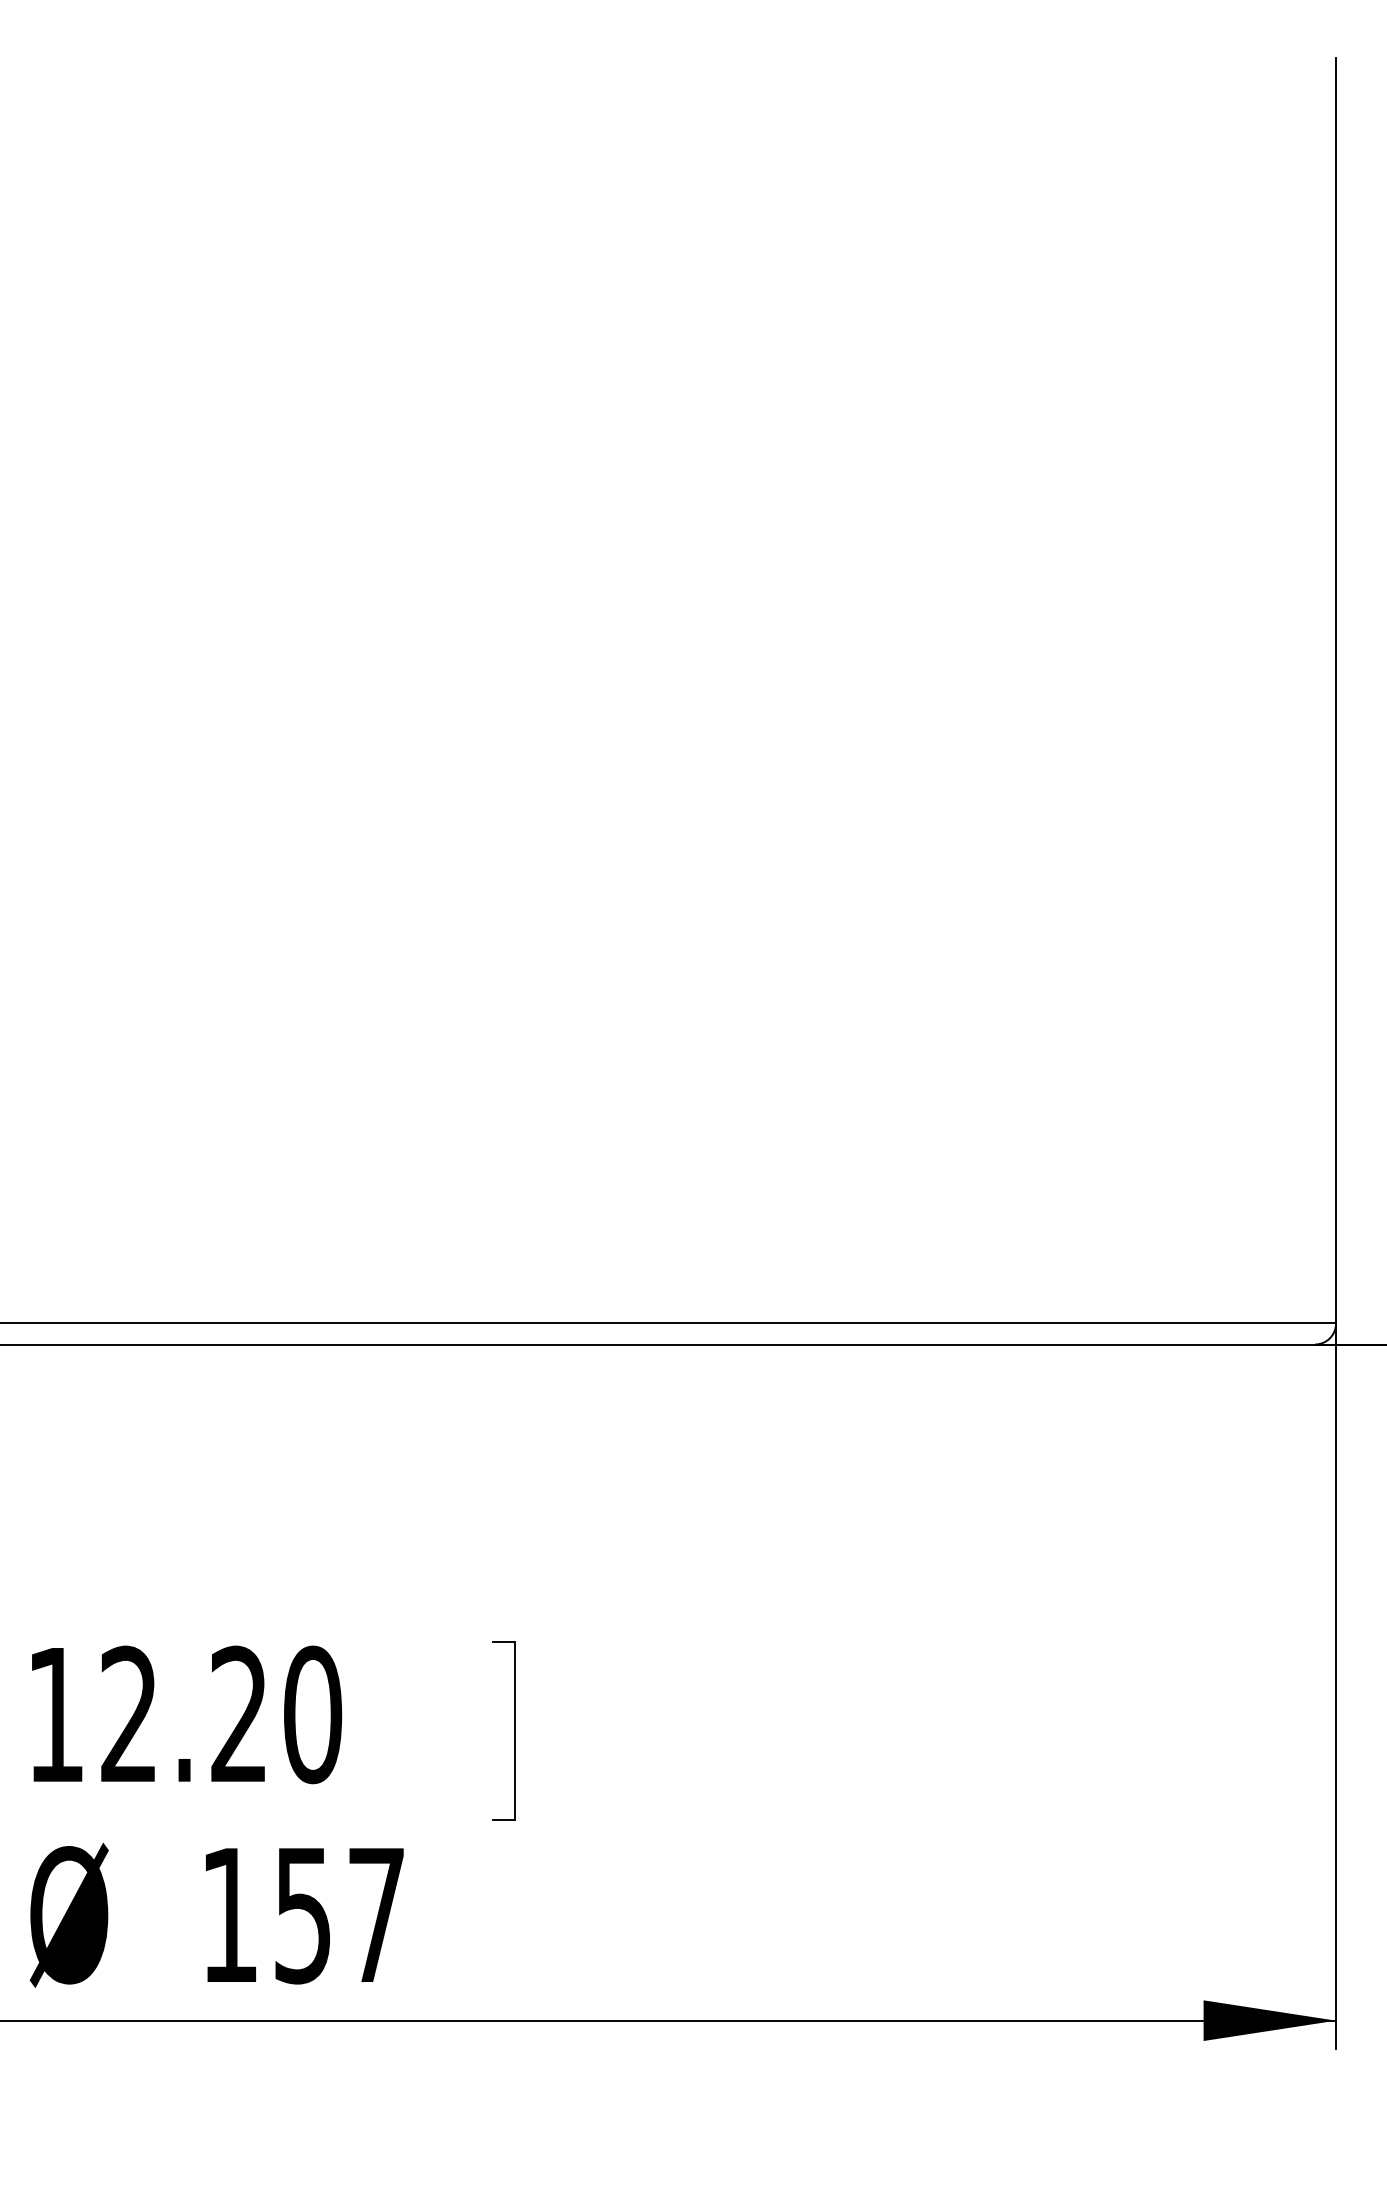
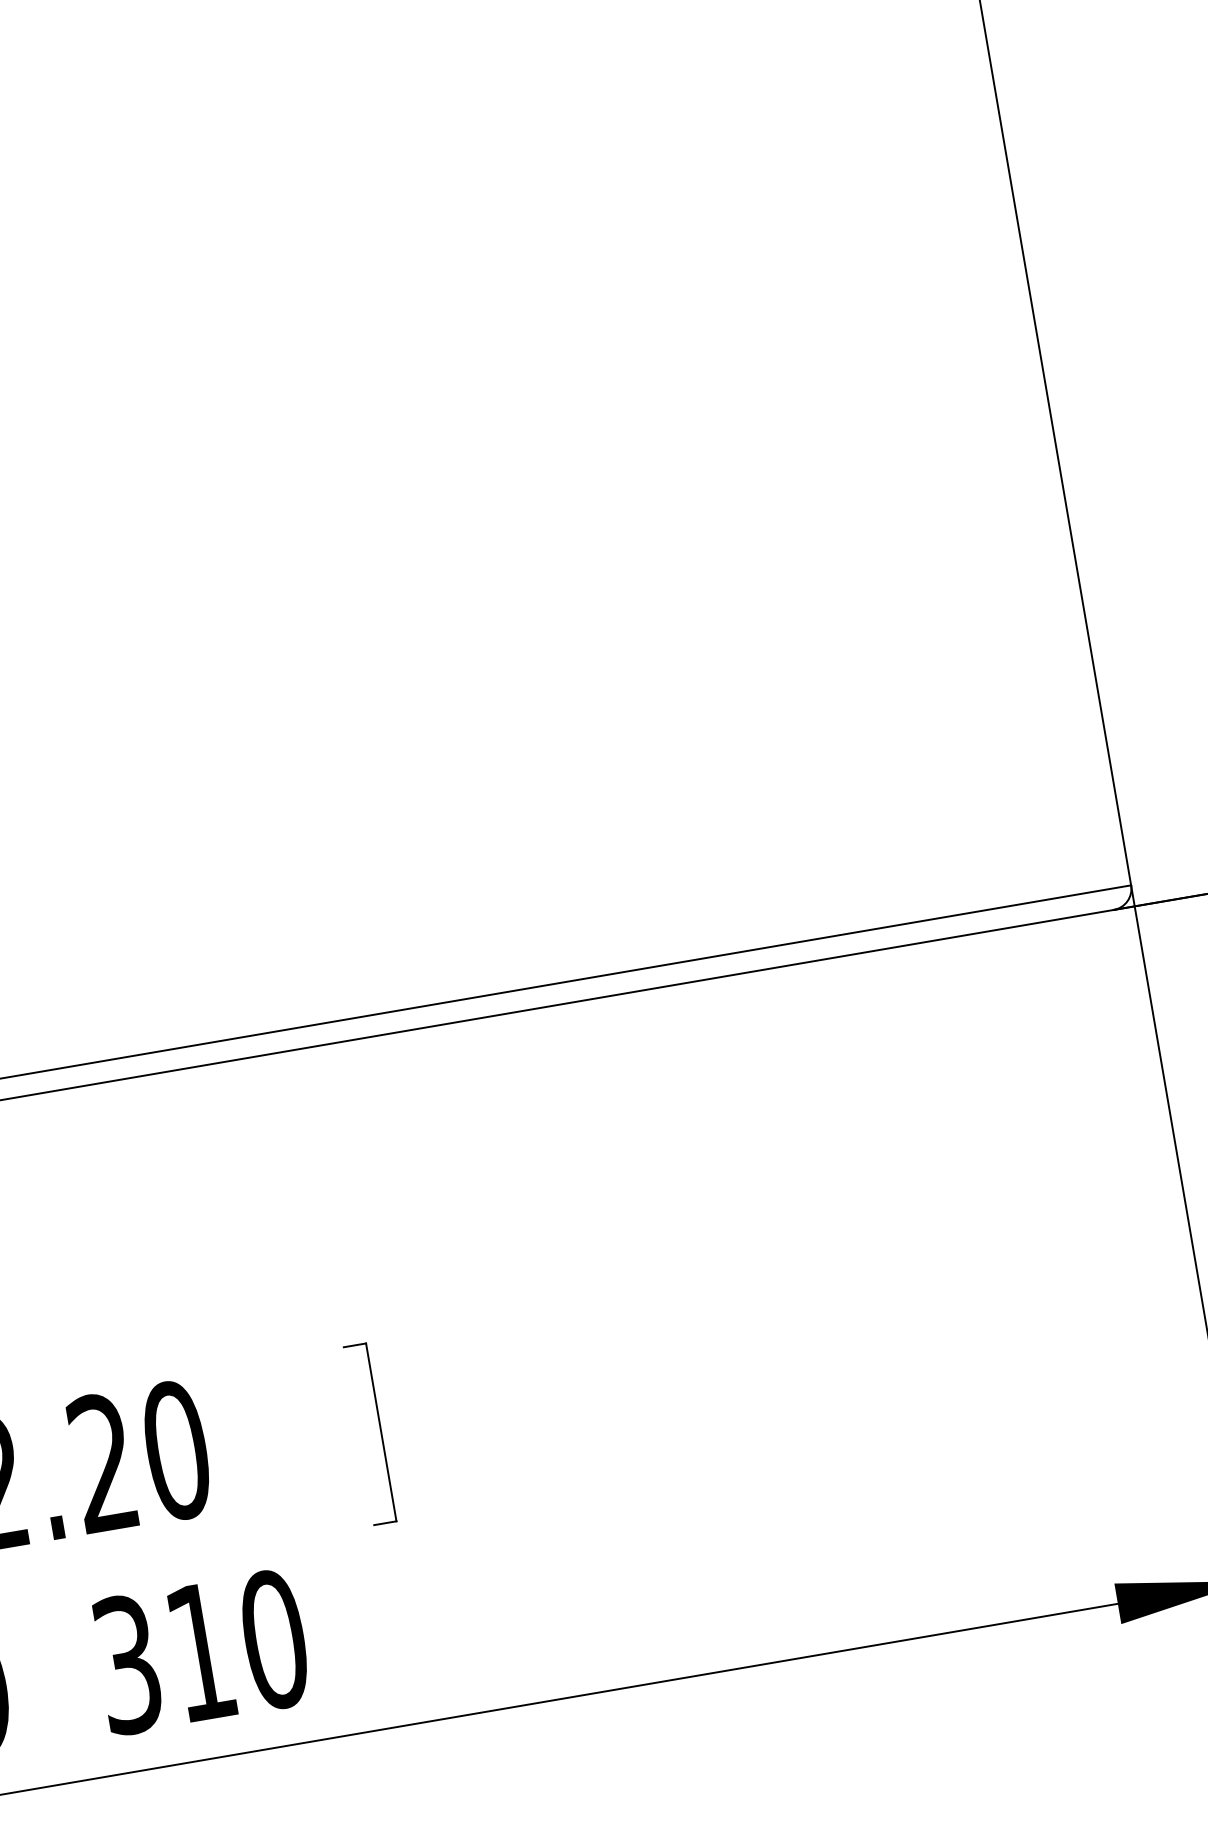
text: (303, 1915) -> (201, 1652), 157 -> 310

